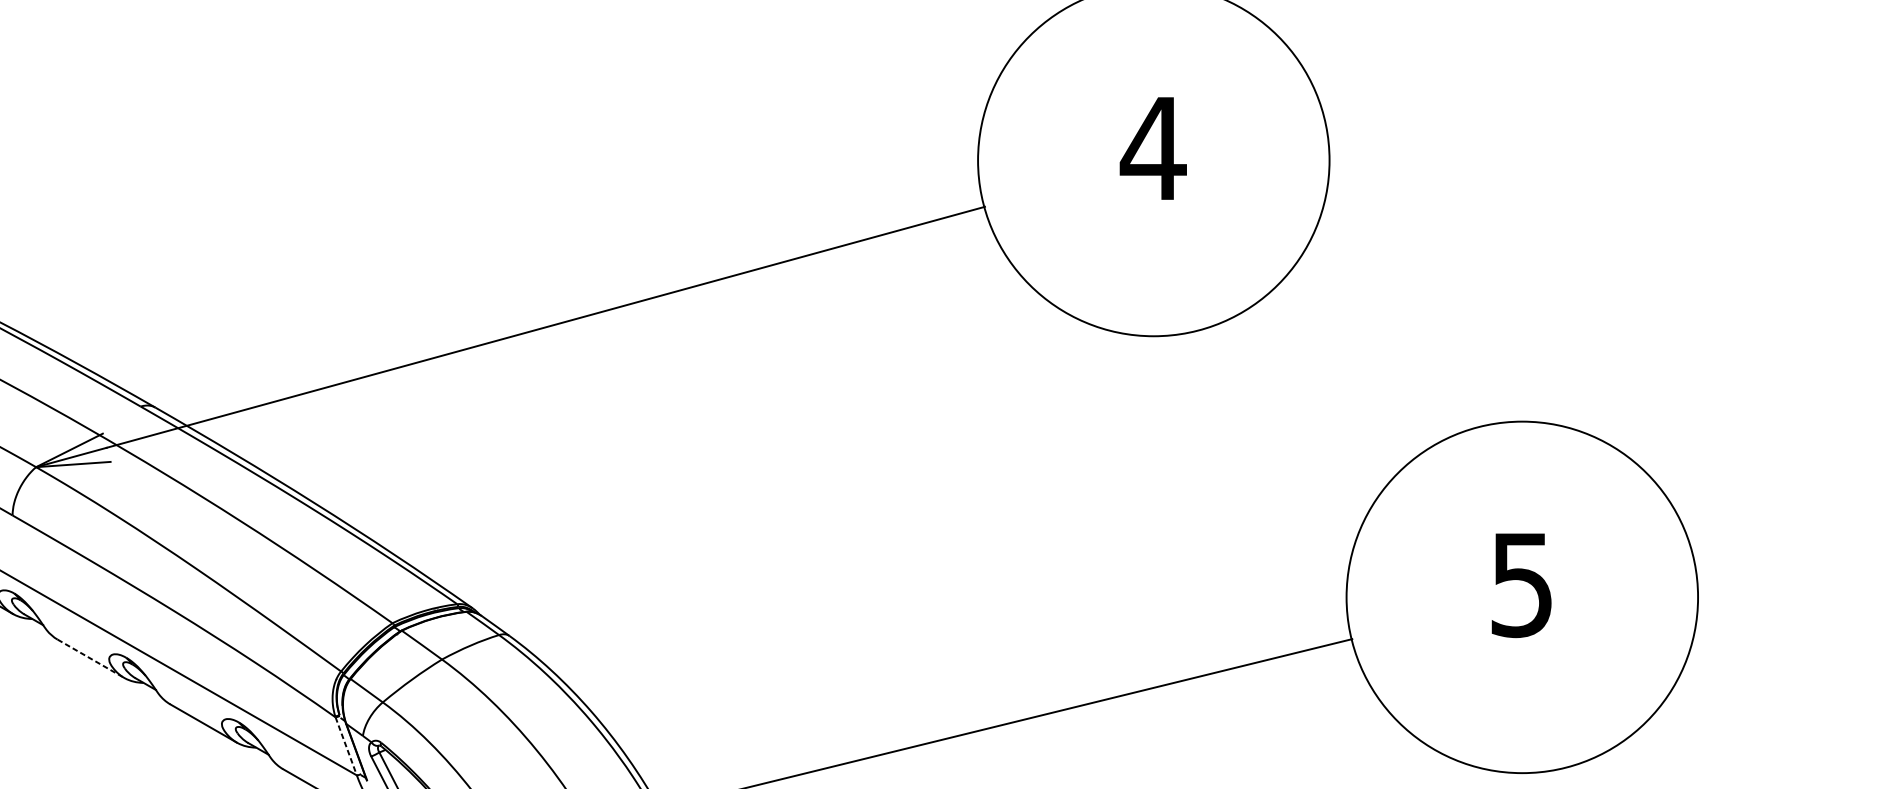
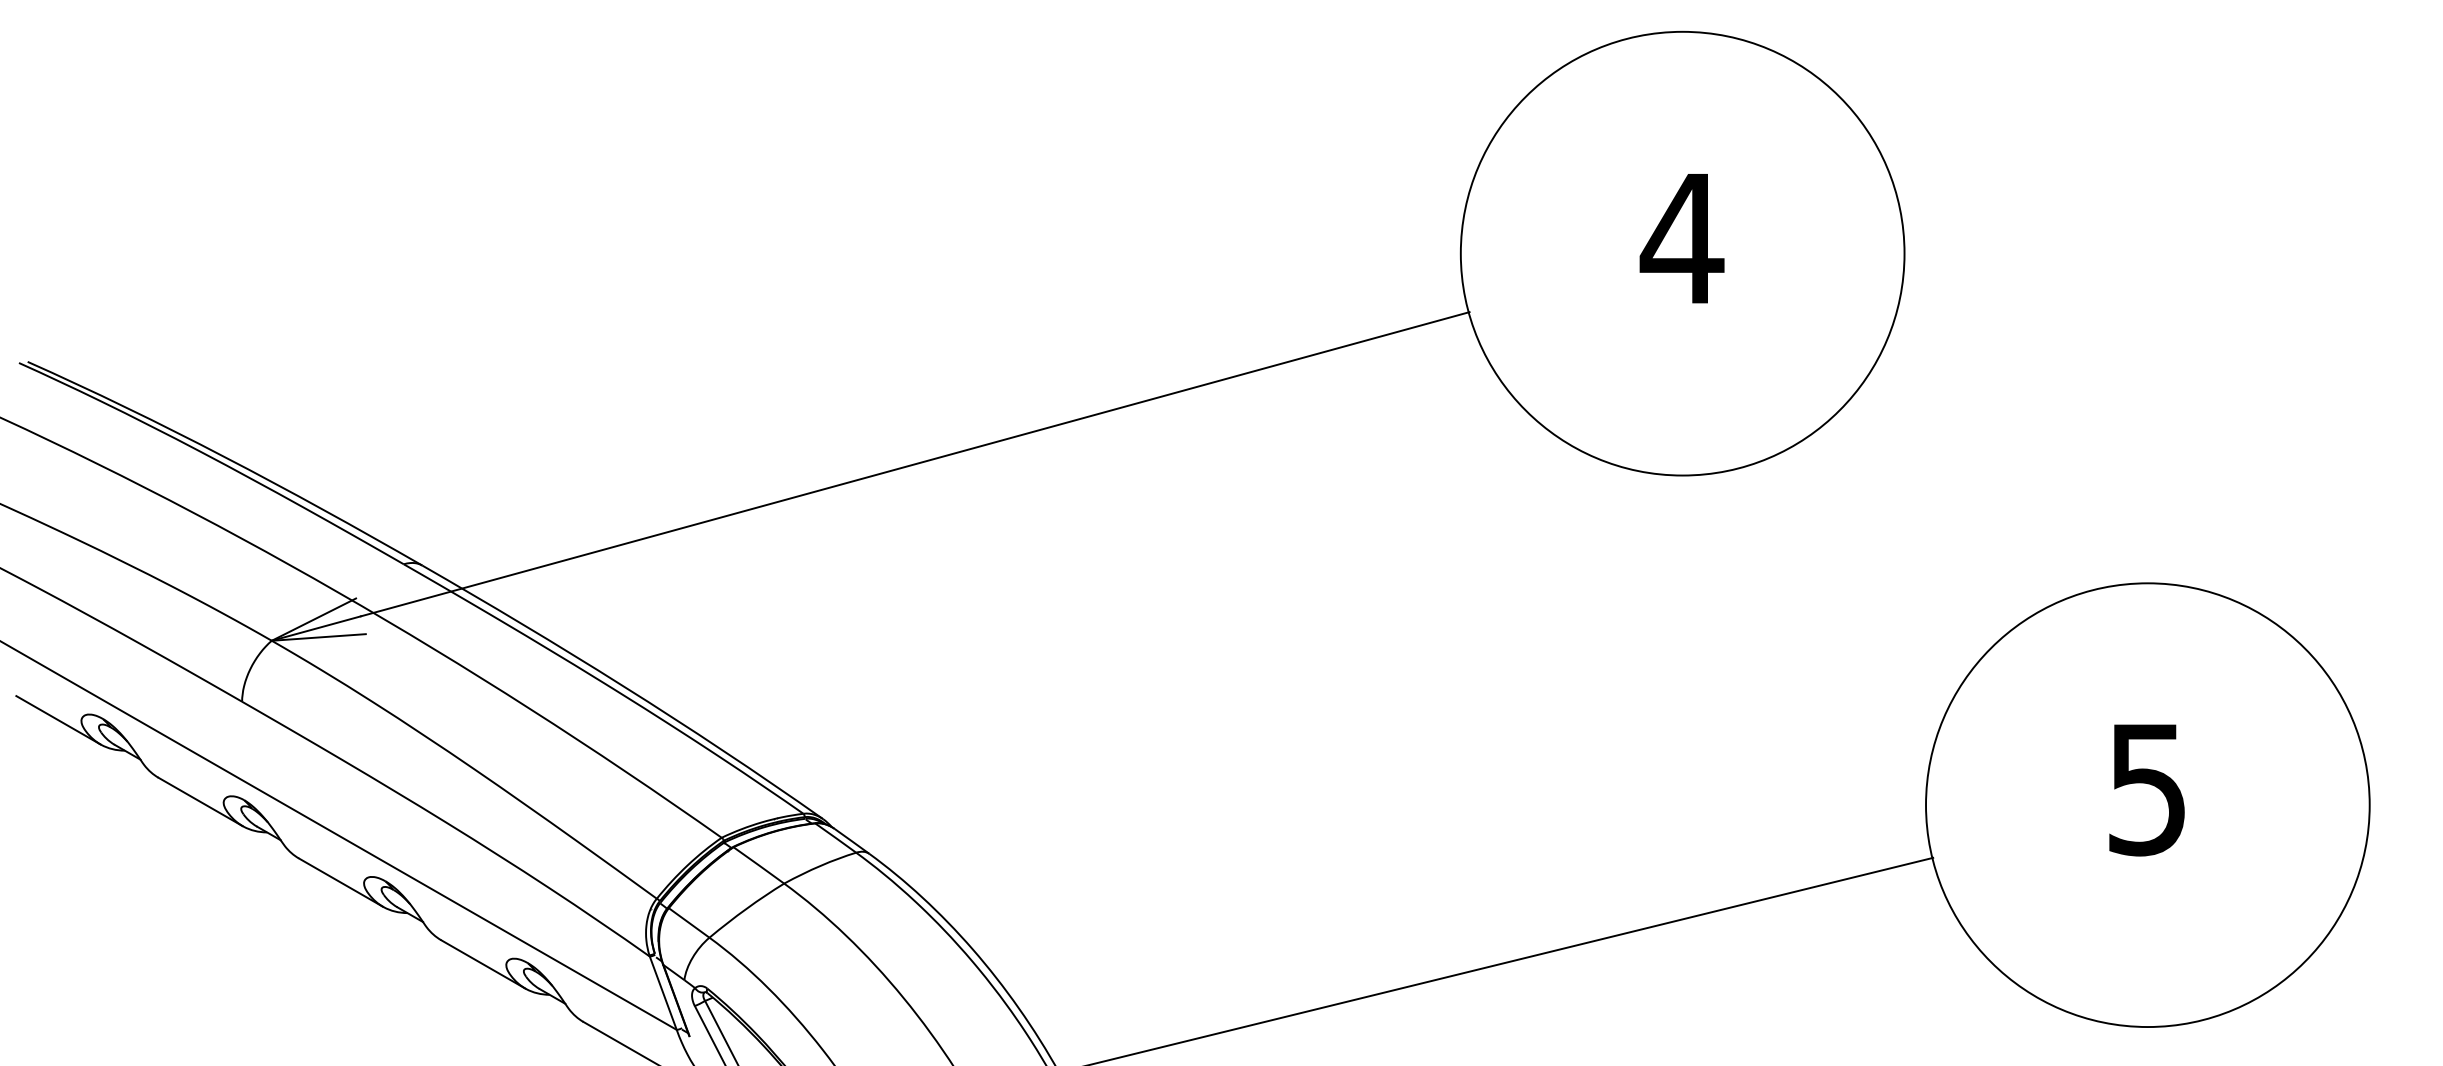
line: (91, 658) -> (341, 882), dashed -> solid
line: (346, 746) -> (663, 993), dashed -> solid

